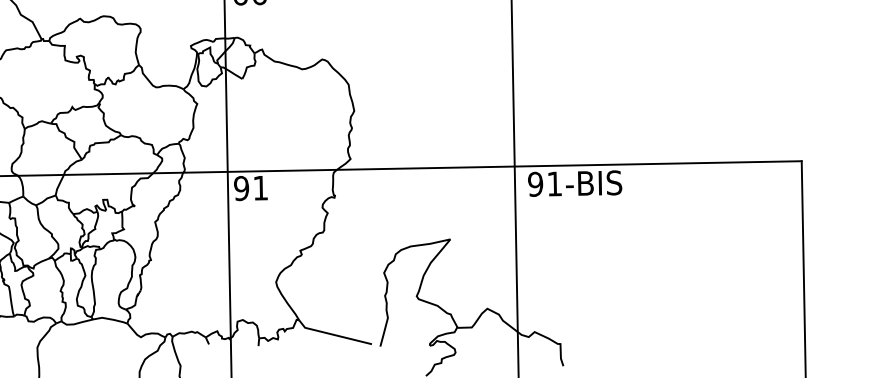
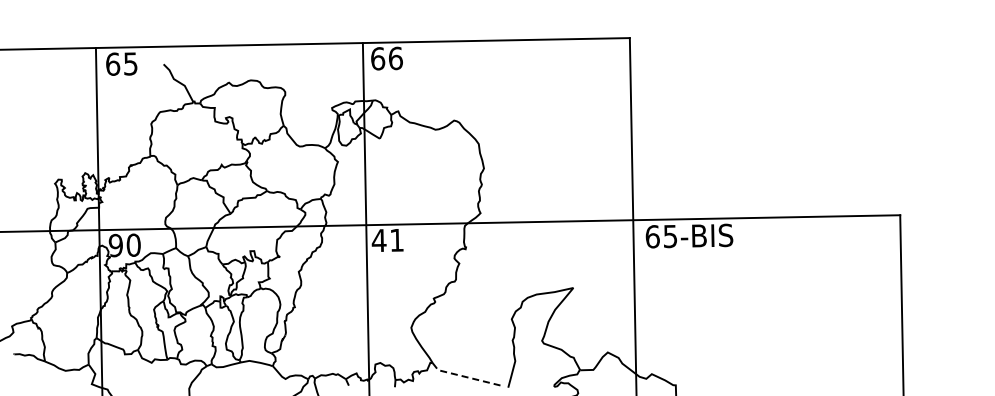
text: (545, 184) -> (661, 236), 91-BIS -> 65-BIS
text: (240, 188) -> (378, 240), 91 -> 41
line: (333, 334) -> (464, 376), solid -> dashed

